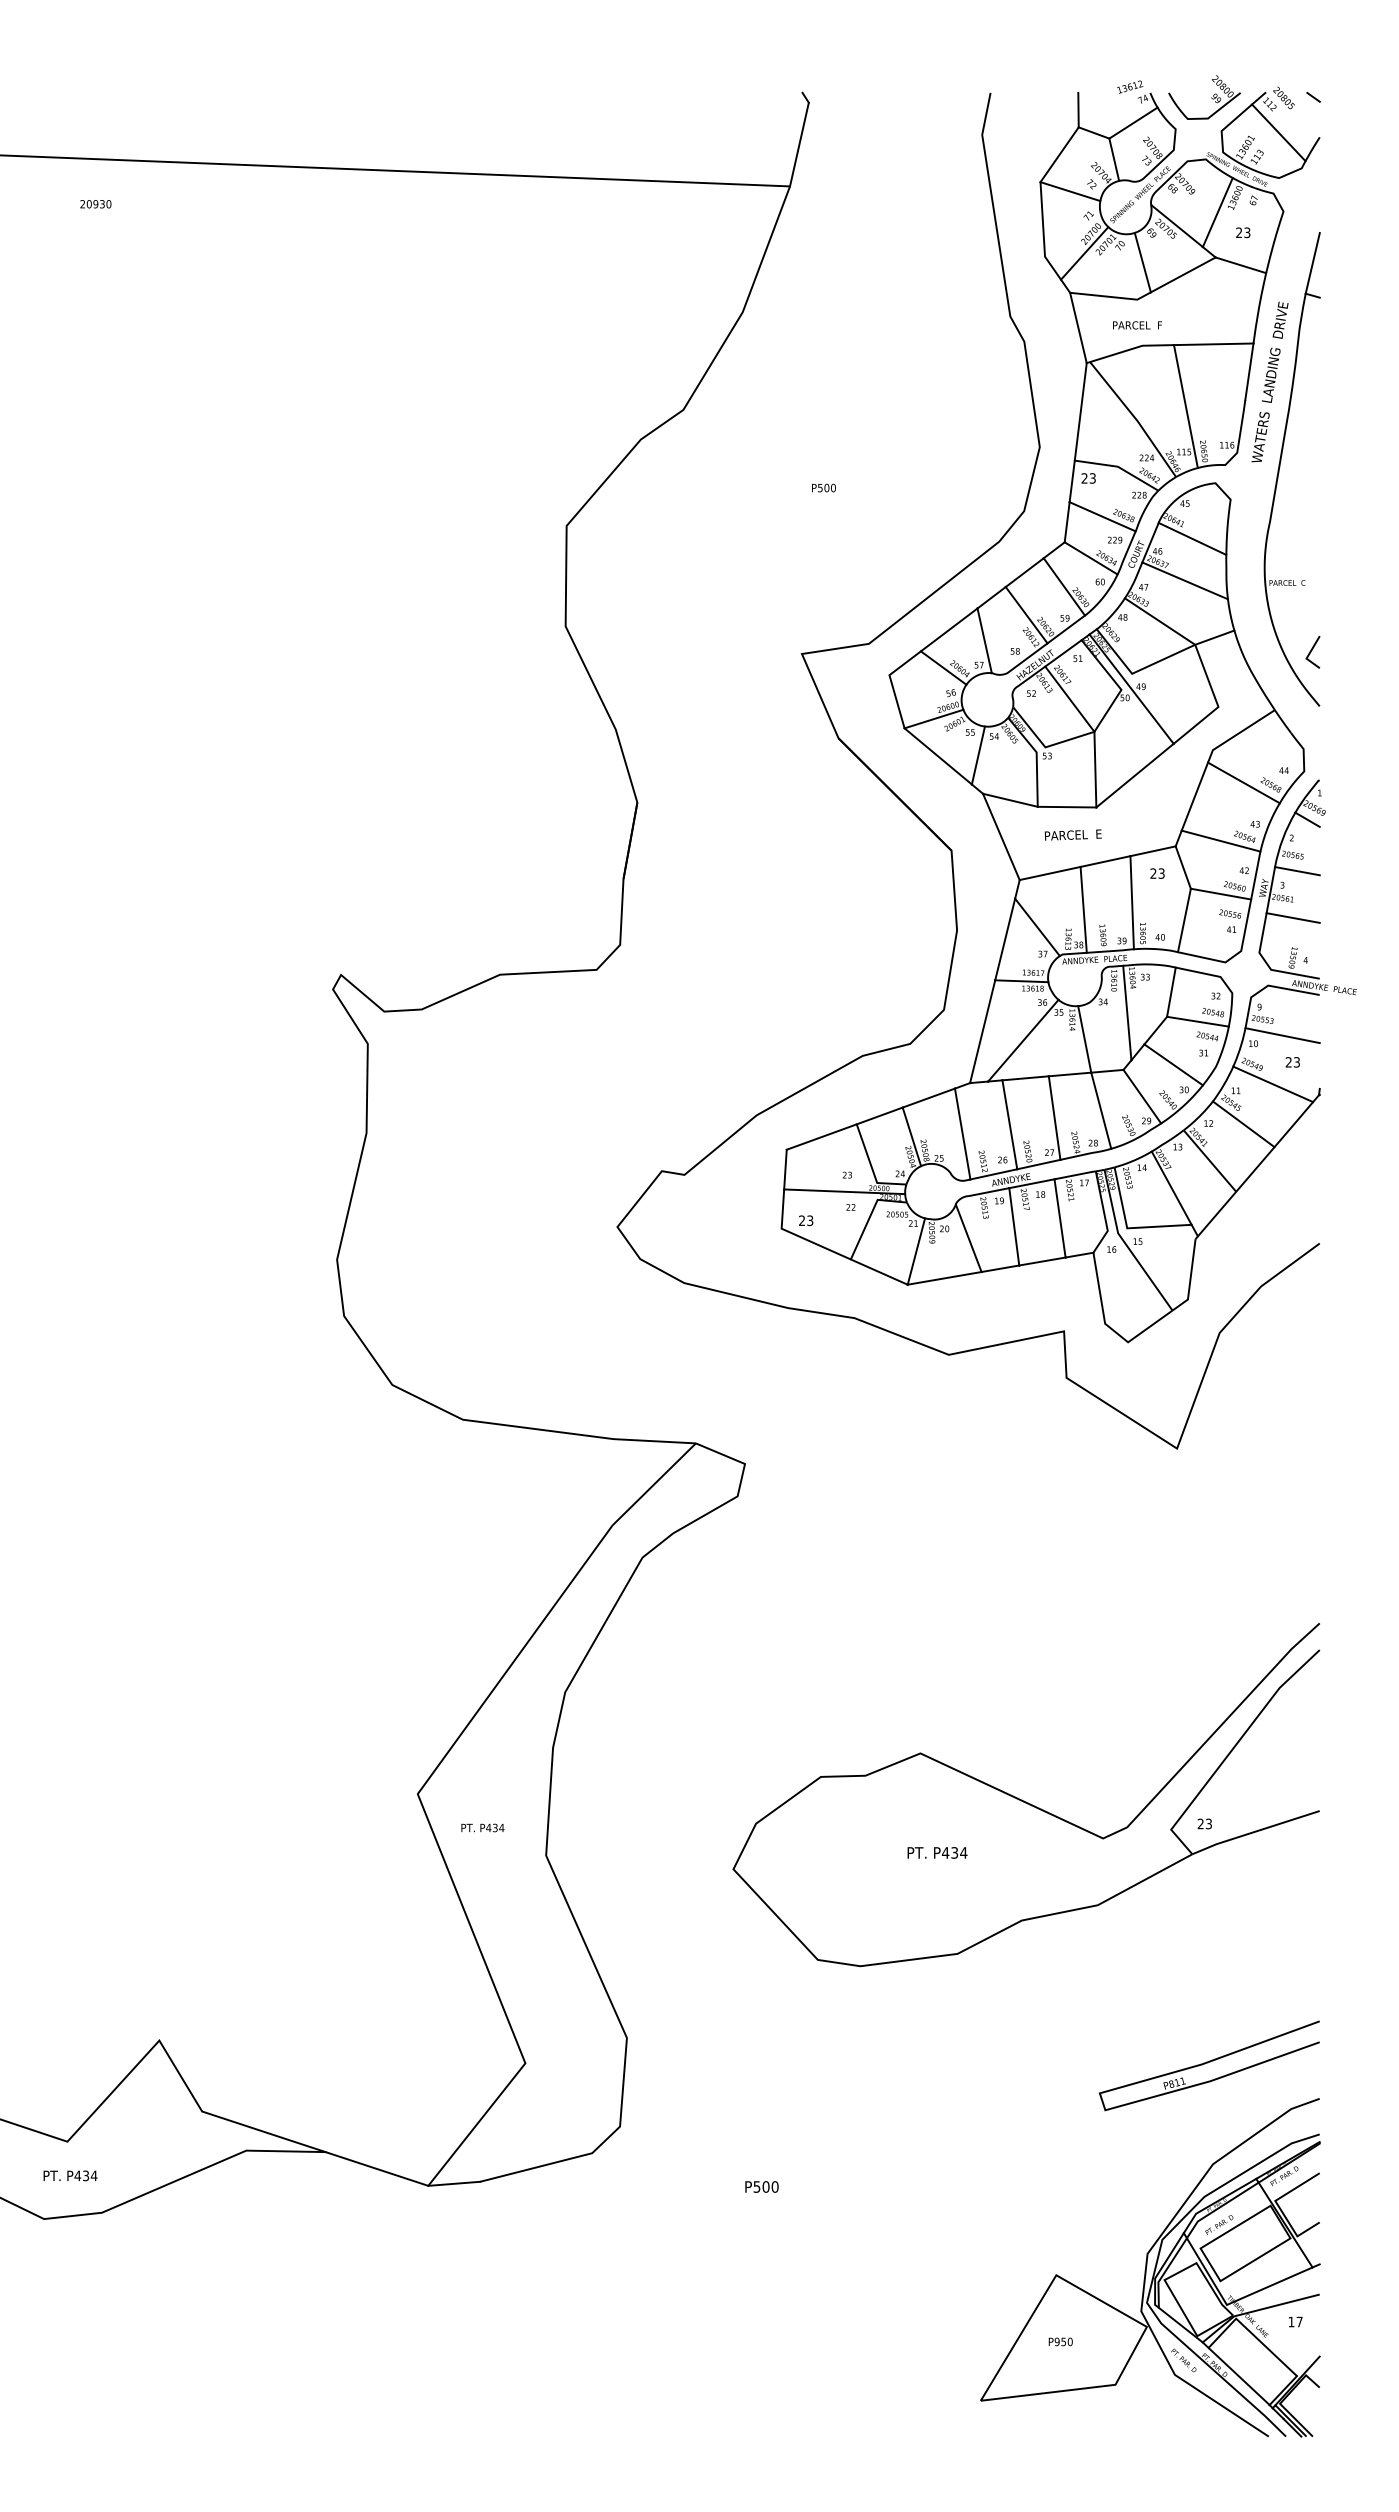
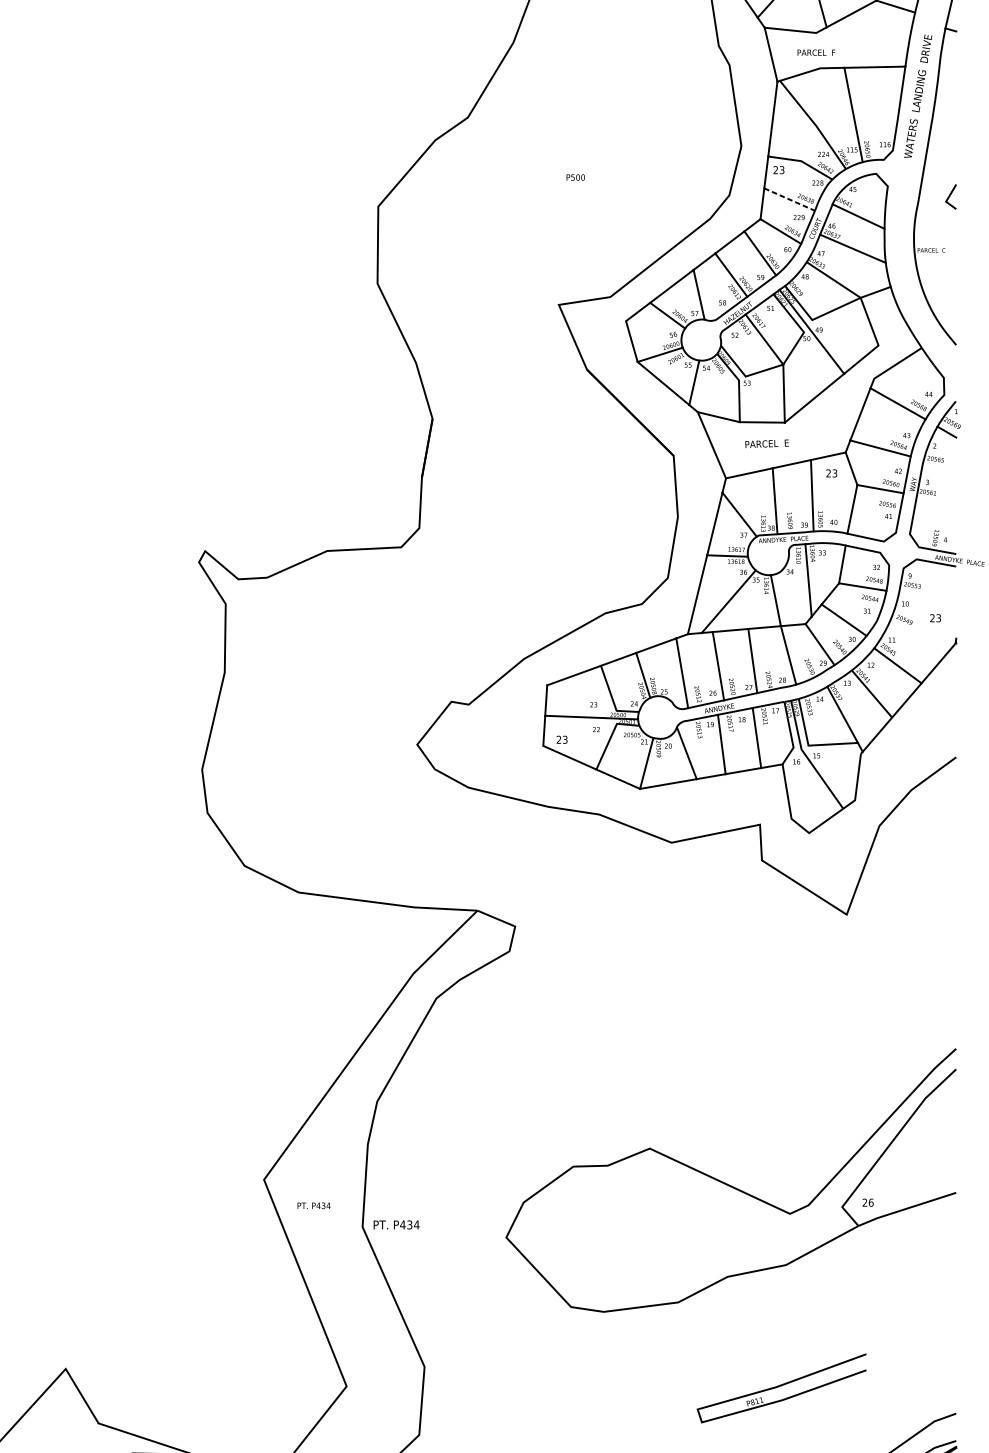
line: (1103, 516) -> (790, 199), solid -> dashed
line: (1311, 652) -> (949, 197), moved
line: (1297, 871) -> (939, 471), removed
line: (1292, 917) -> (935, 507), removed
line: (1282, 1035) -> (927, 597), removed
line: (1273, 1084) -> (920, 635), removed
text: (1208, 1823) -> (870, 1202), 23 -> 26
text: (937, 1852) -> (396, 1224), moved
part: (1209, 2065) -> (781, 1388), moved

